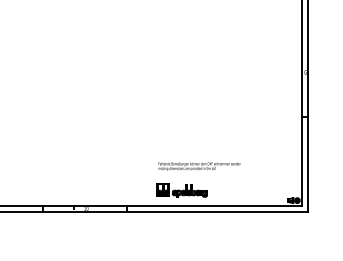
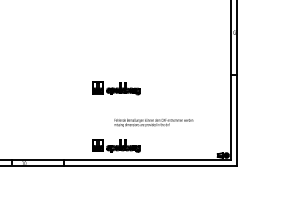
part: (181, 130) -> (115, 88), added
text: (199, 166) -> (153, 122), moved

